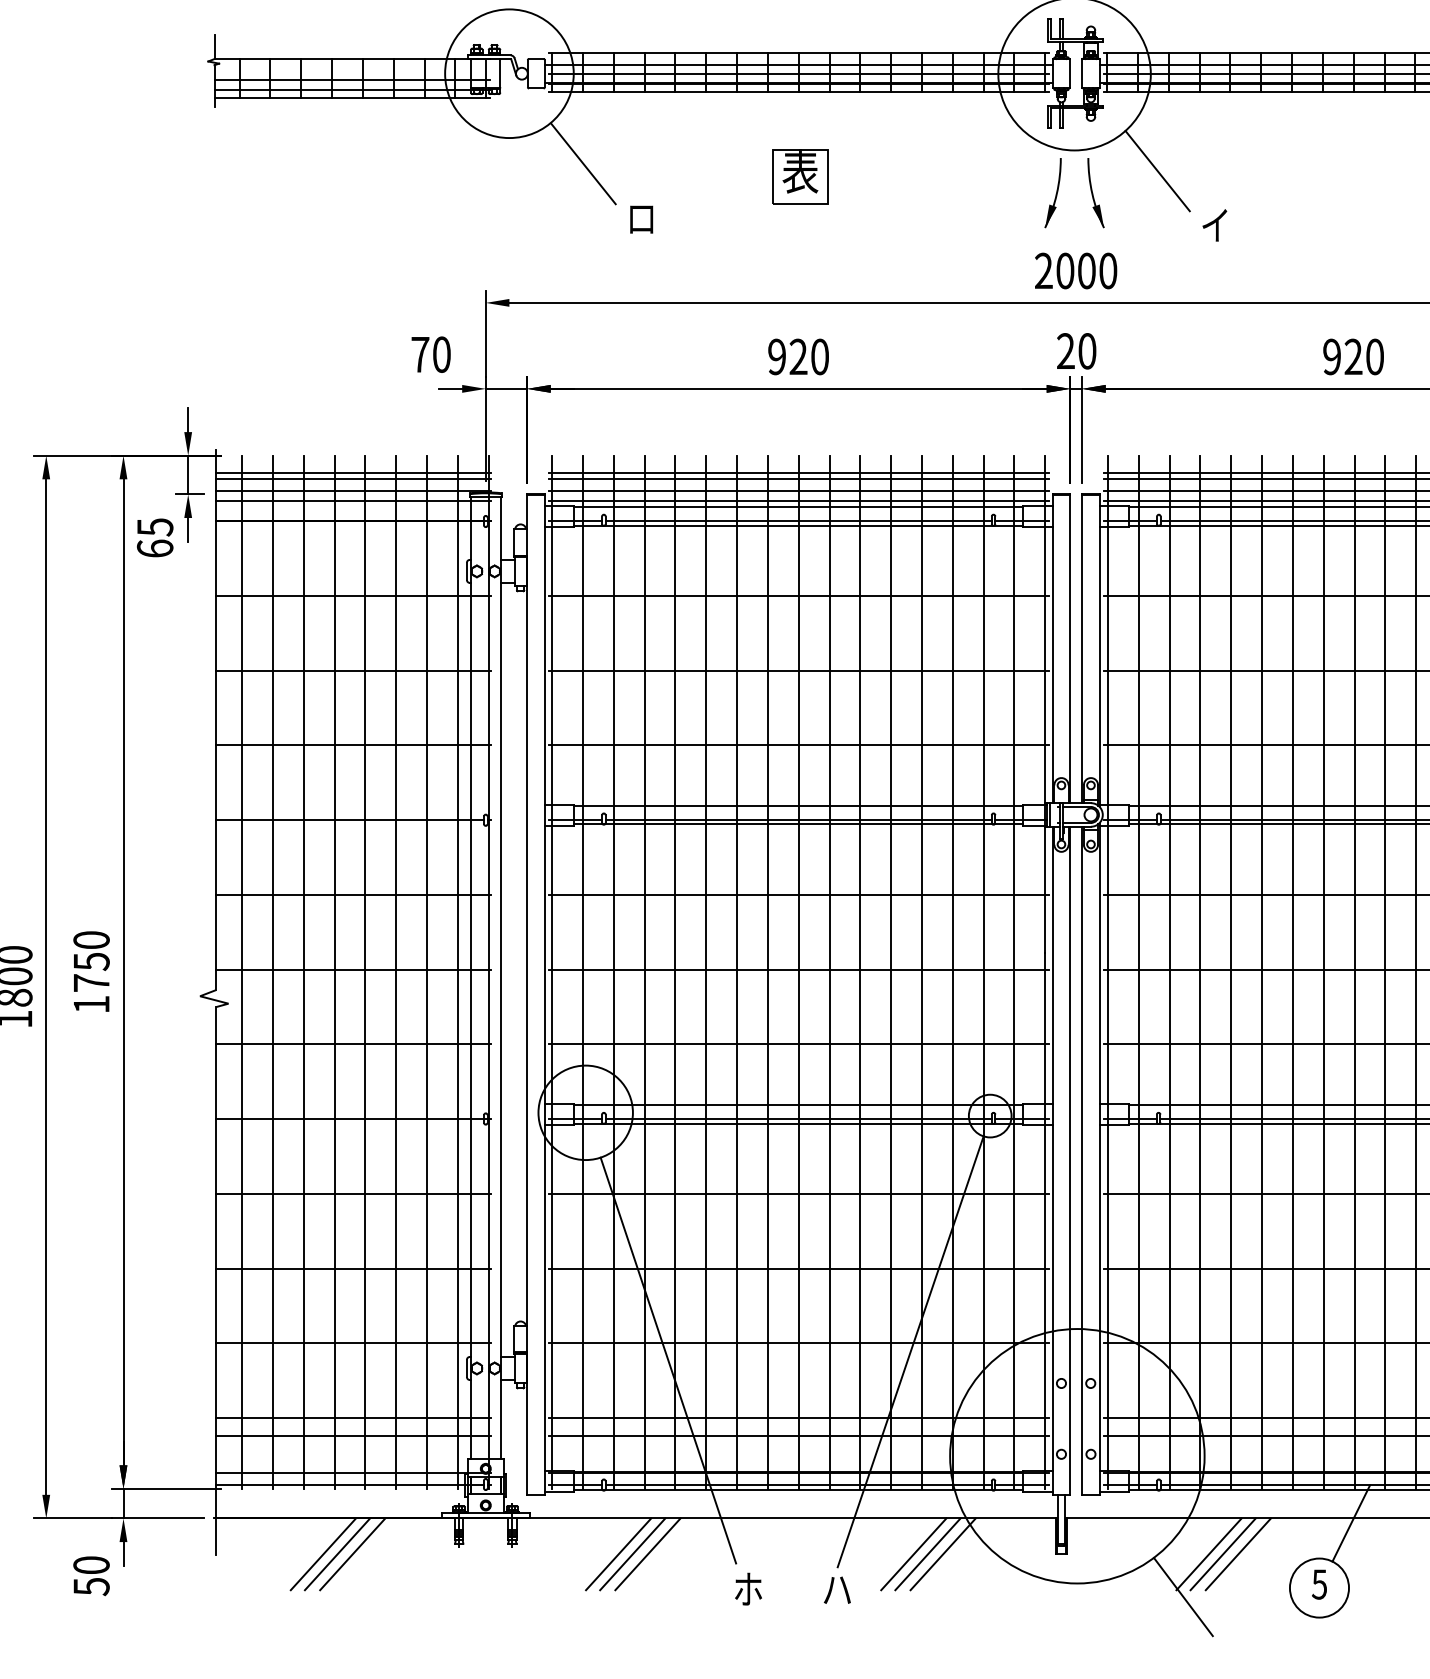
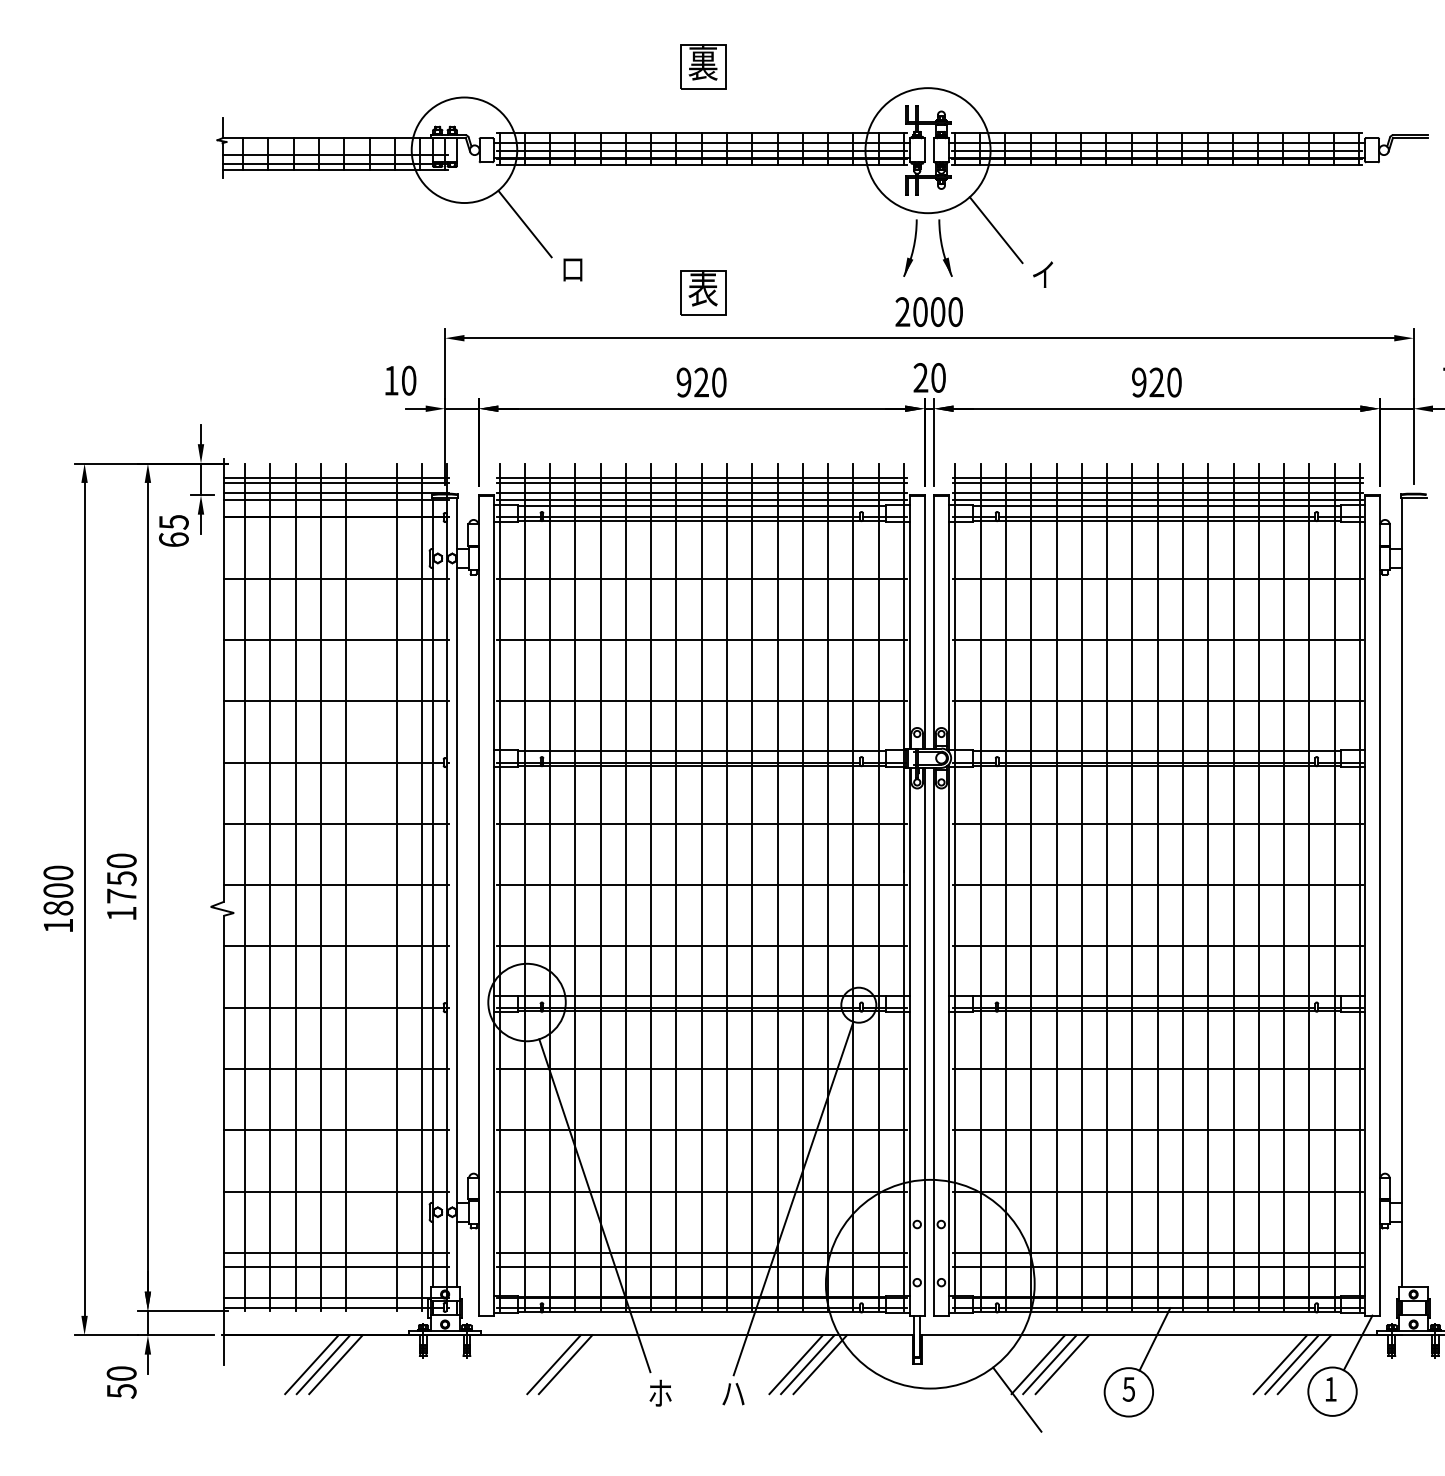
part: (800, 176) -> (703, 292), moved
text: (420, 354) -> (391, 380), 70 -> 10
line: (396, 972) -> (371, 887), removed
line: (647, 1554) -> (577, 1364), removed

